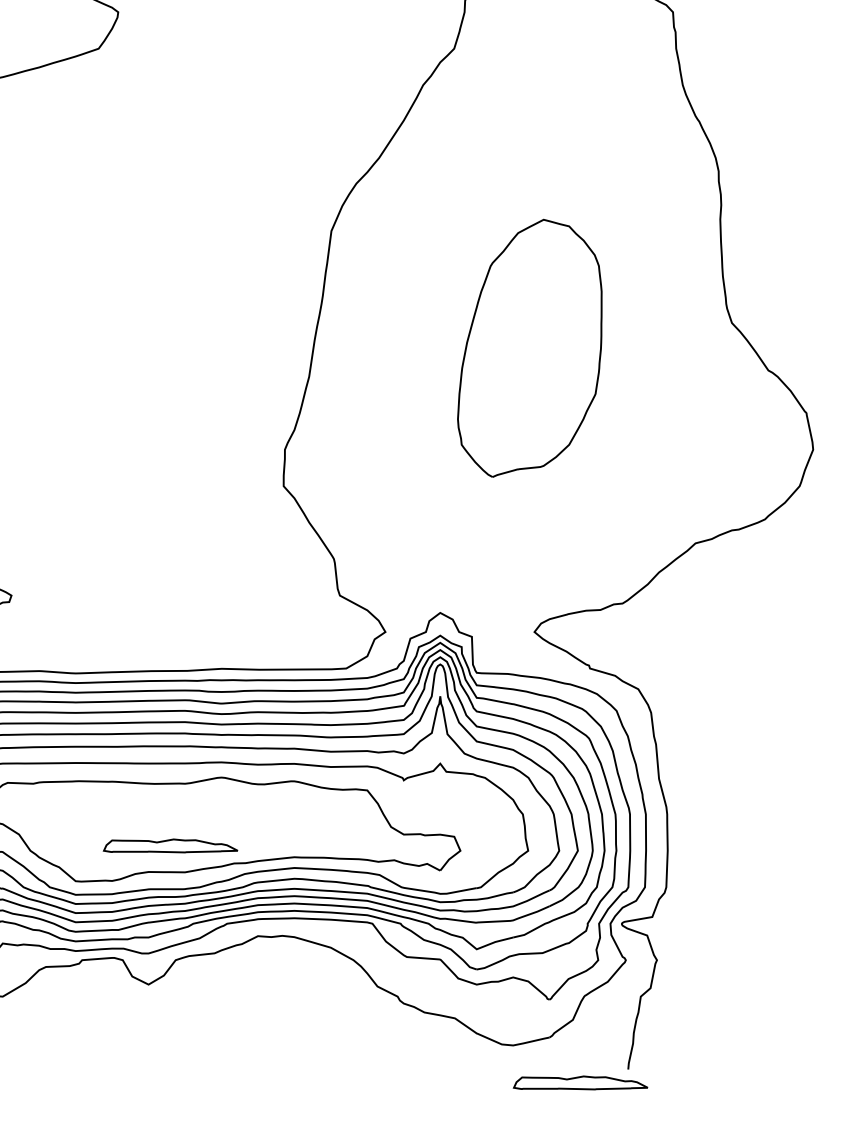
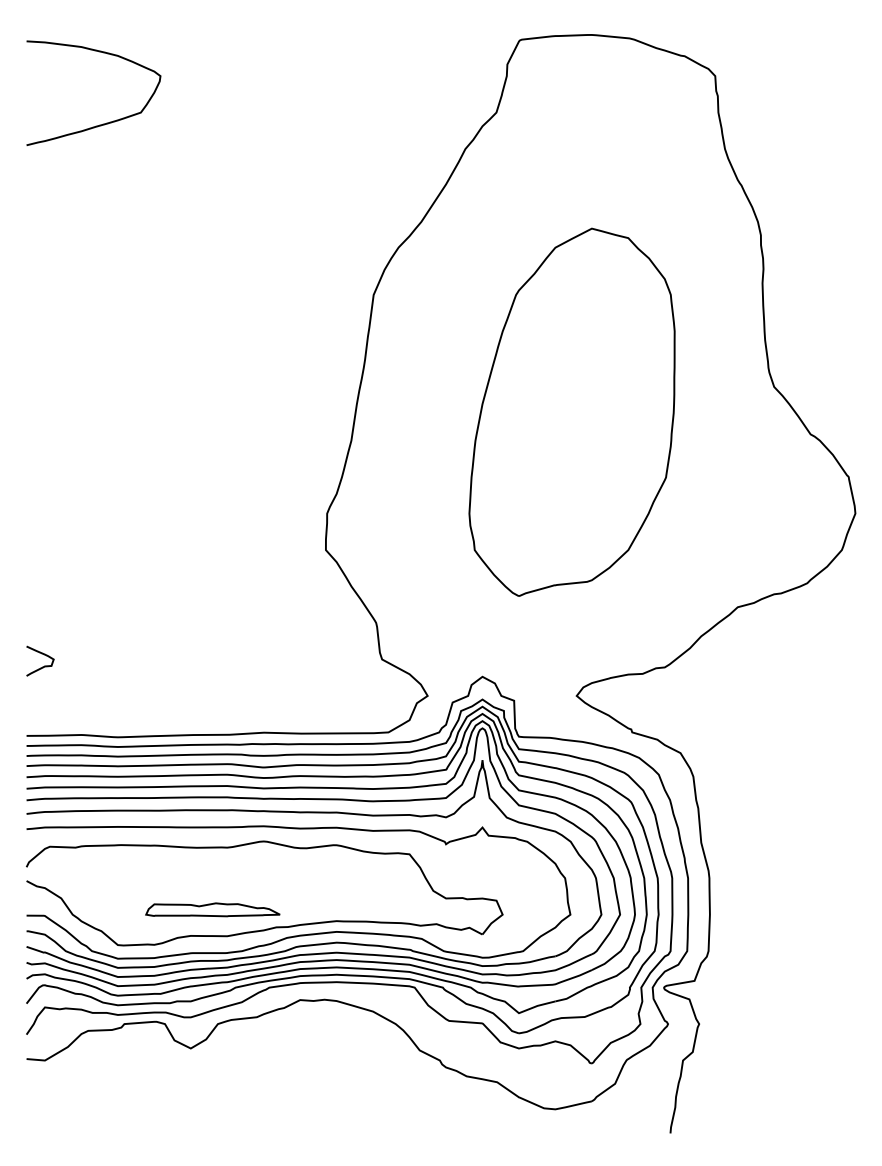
part: (529, 347) -> (571, 411), size x1.43
part: (580, 1082) -> (622, 1146), removed

